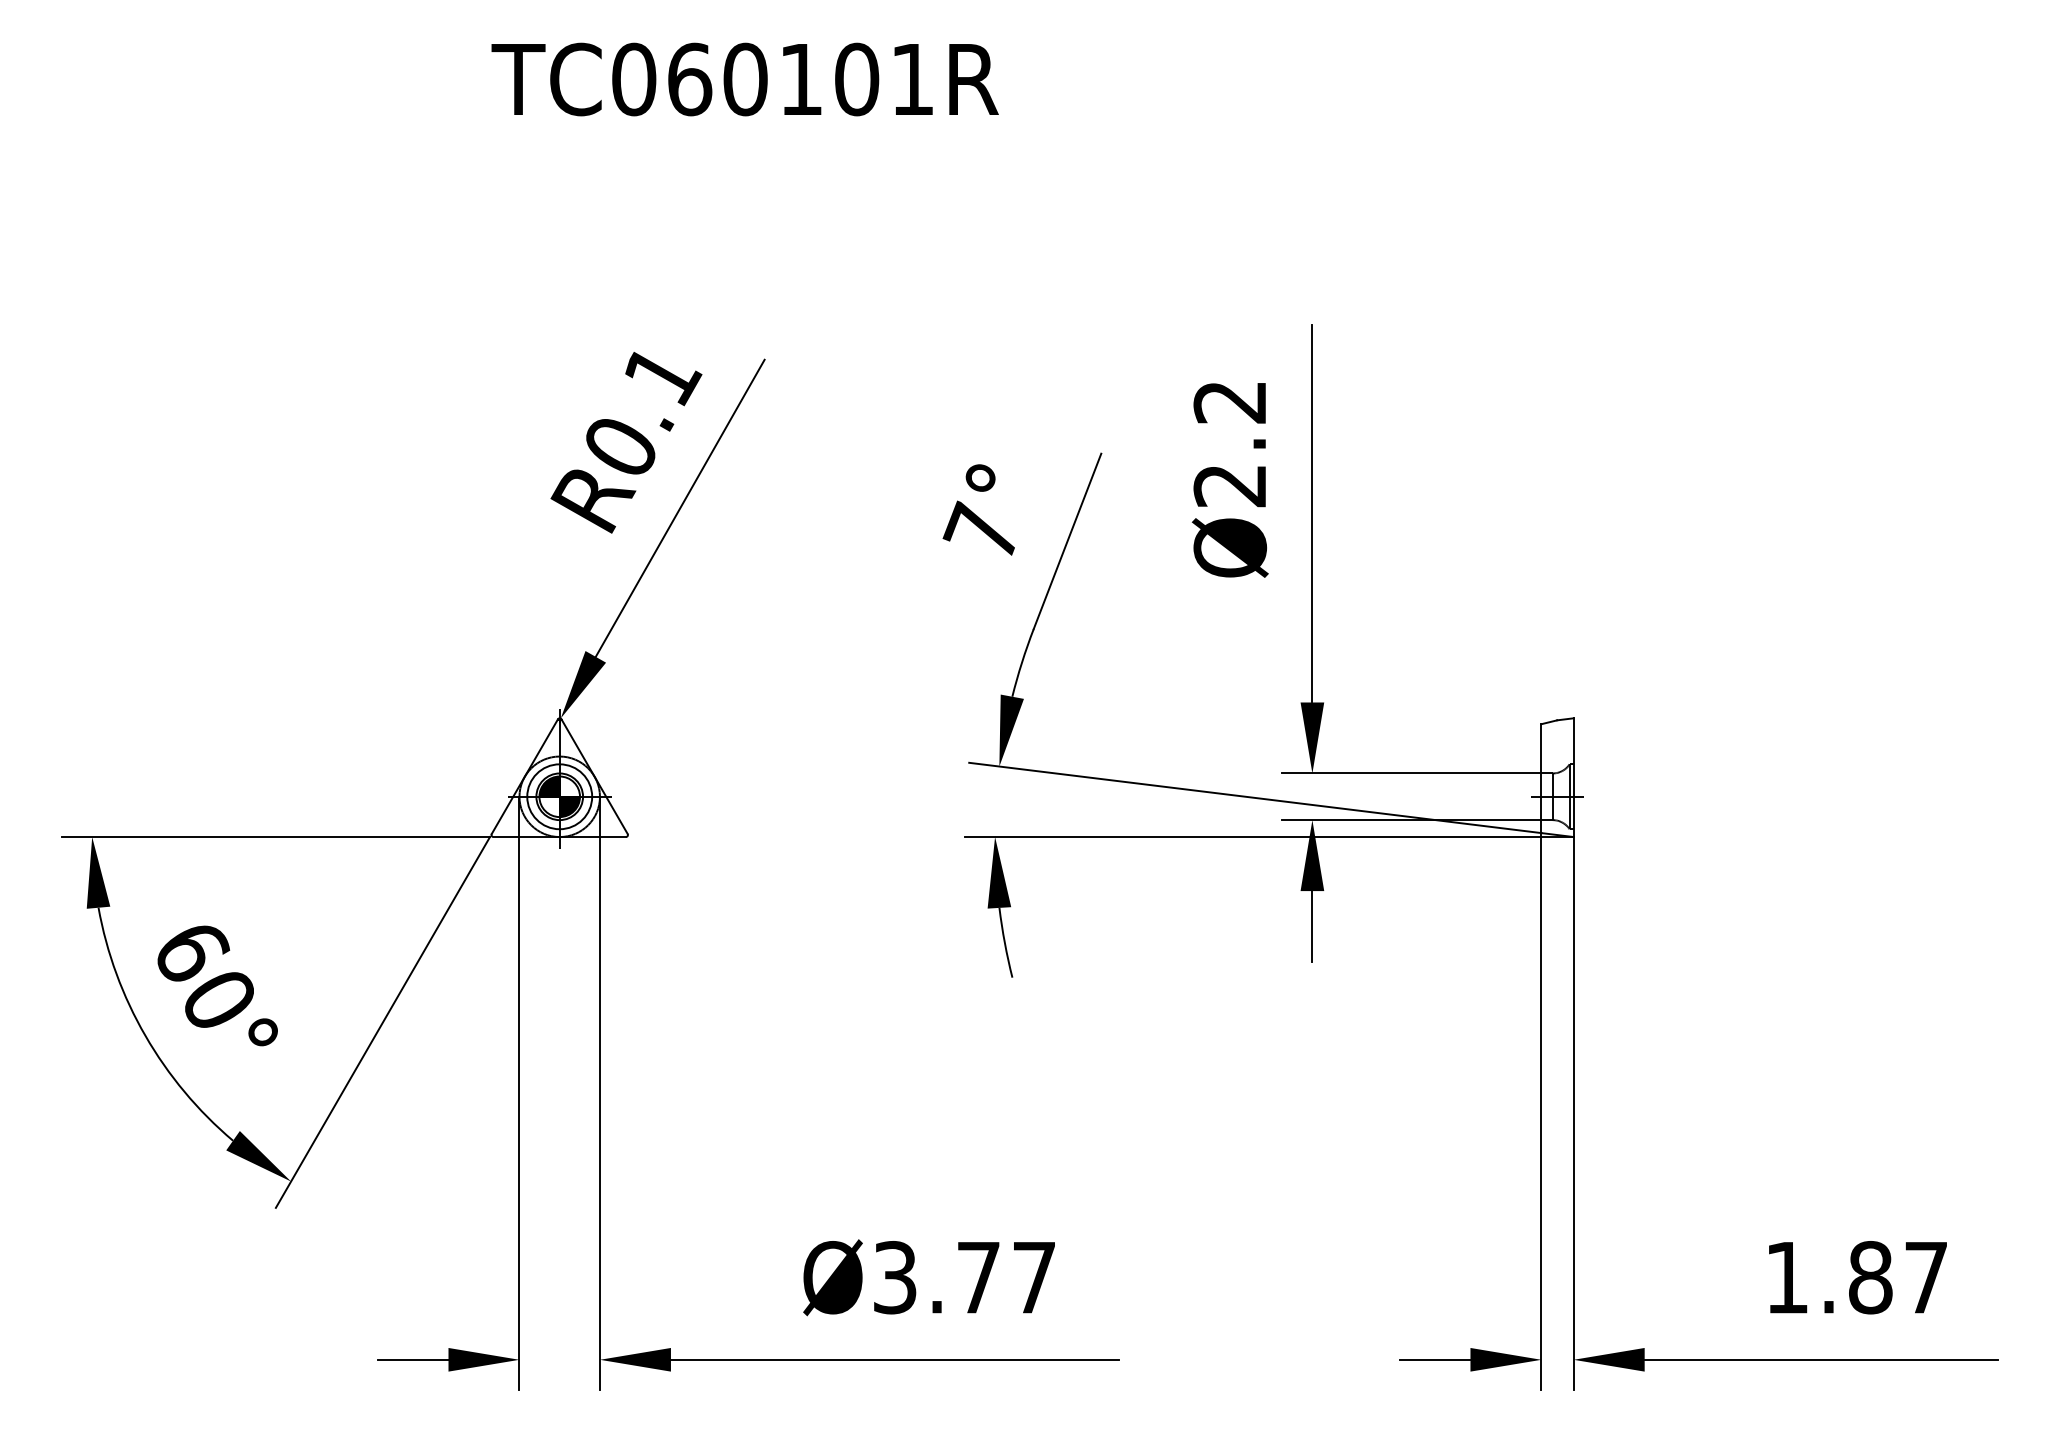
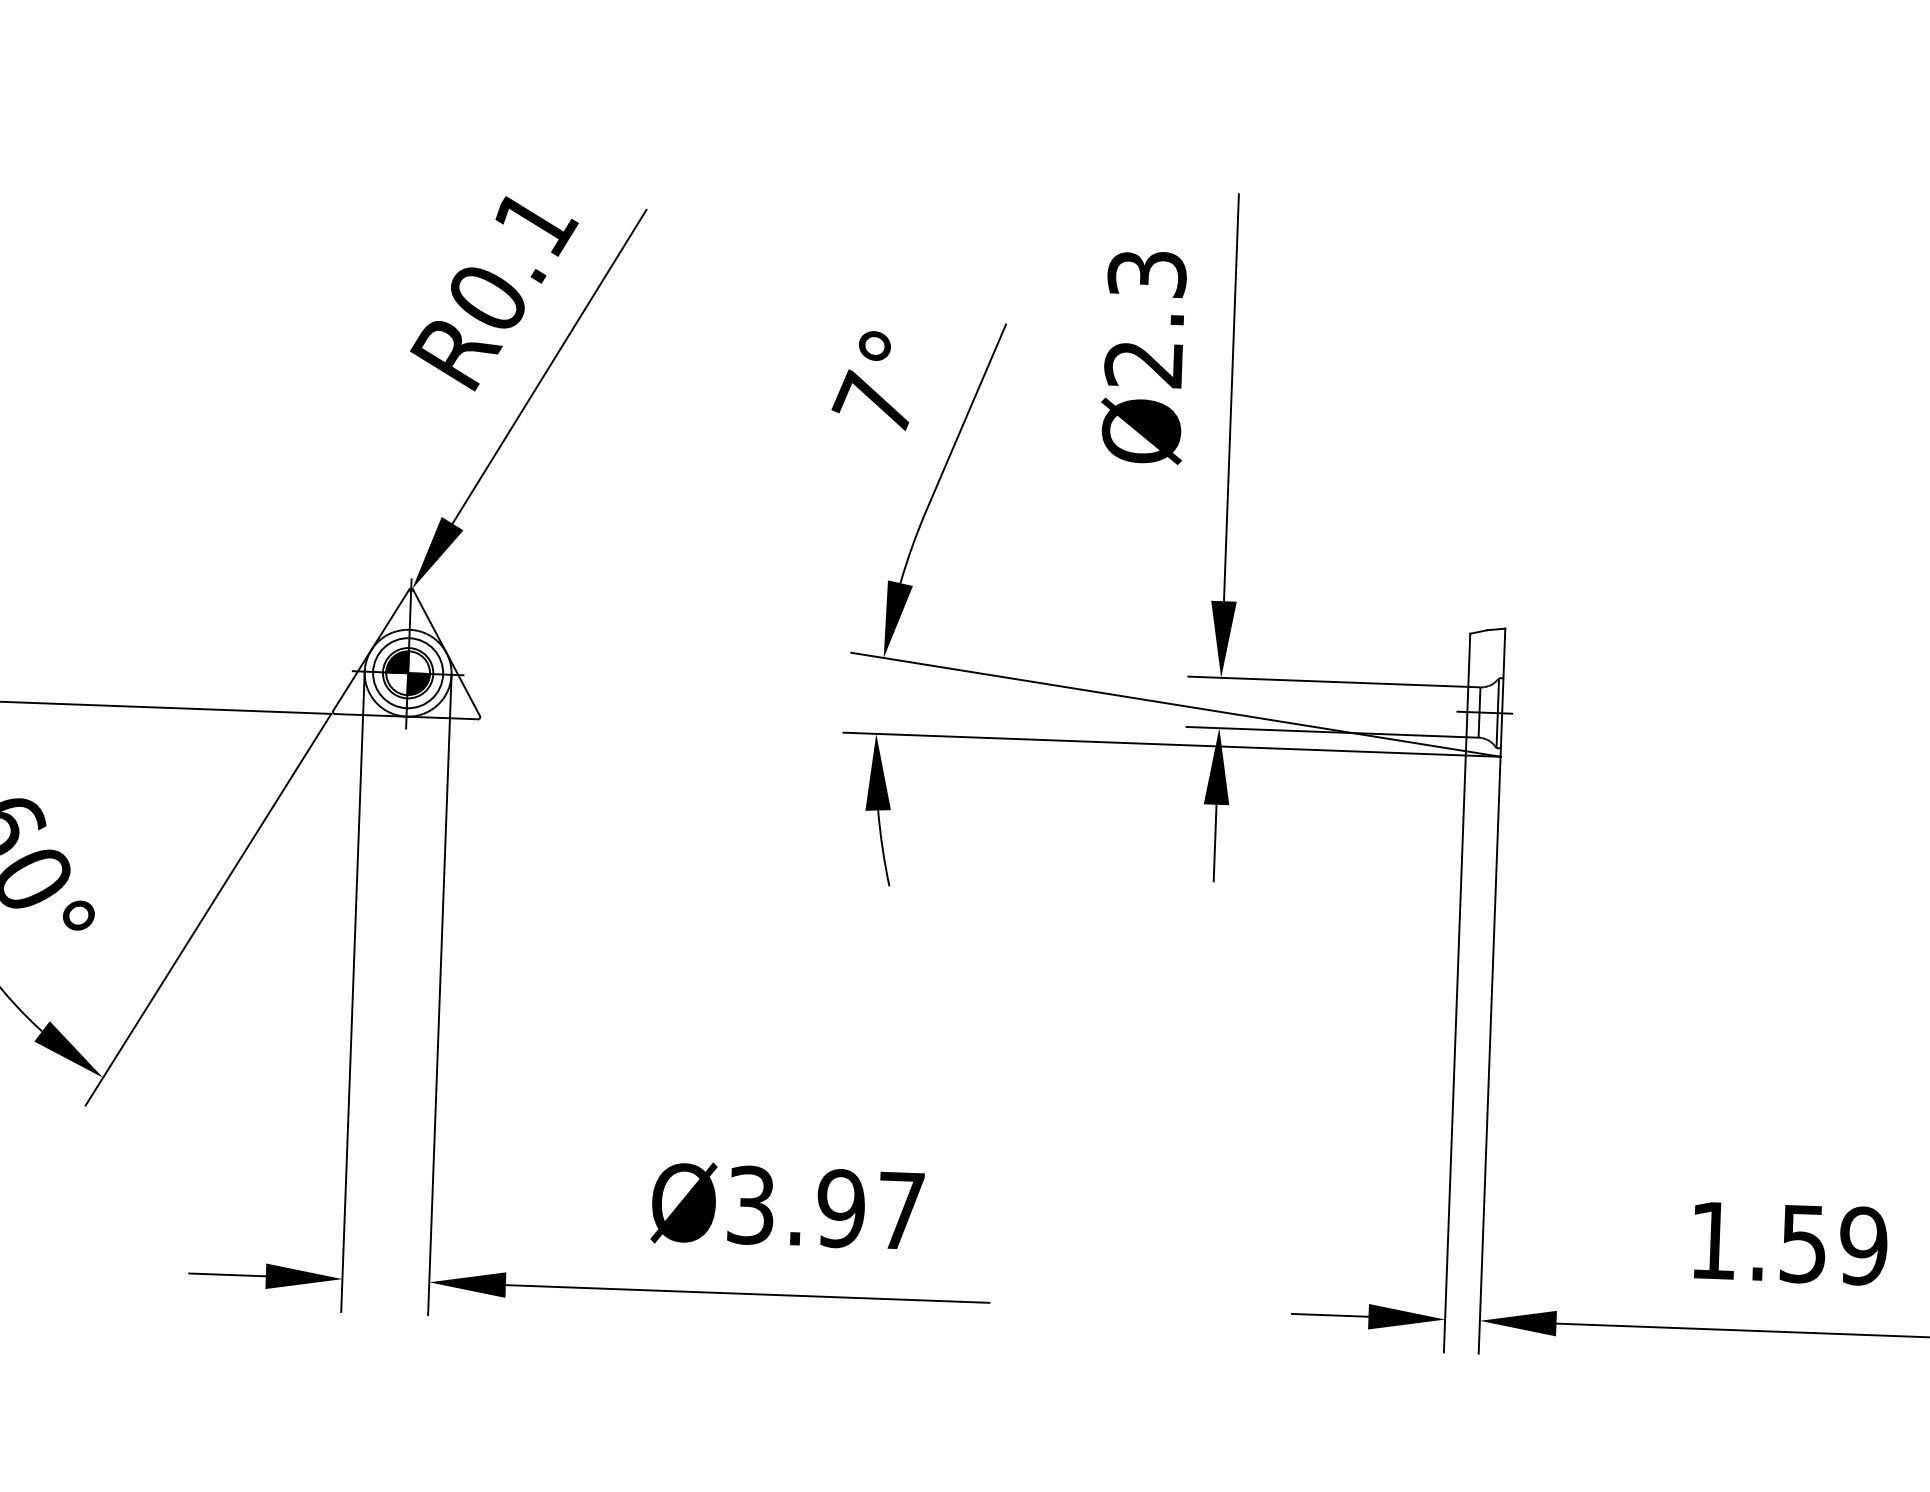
text: (1230, 402) -> (1147, 274), Ø2.2 -> Ø2.3
text: (978, 1277) -> (840, 1208), Ø3.77 -> Ø3.97
text: (1898, 1277) -> (1833, 1244), 1.87 -> 1.59

